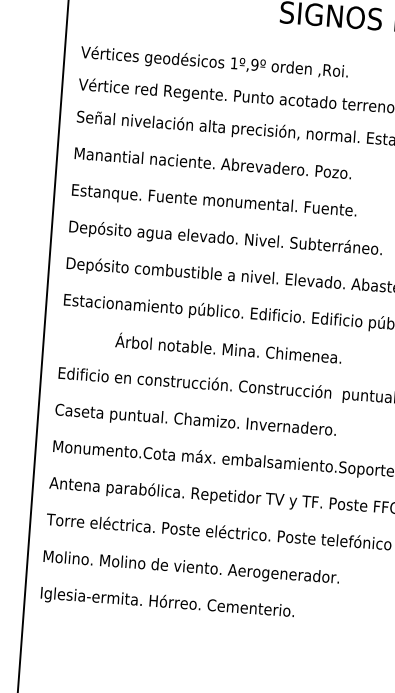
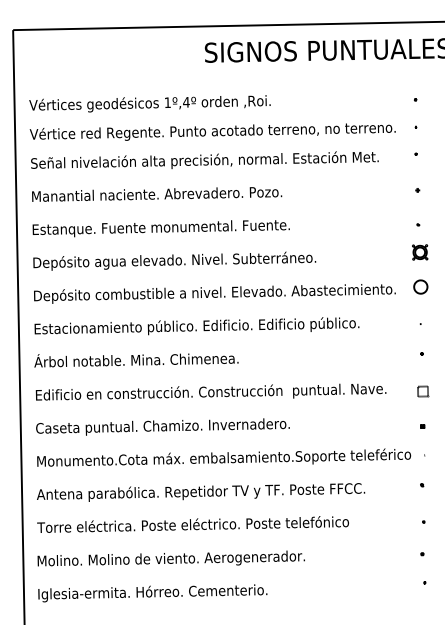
text: (254, 65) -> (186, 102), 1º,9º -> 1º,4º
text: (228, 349) -> (136, 360), moved

